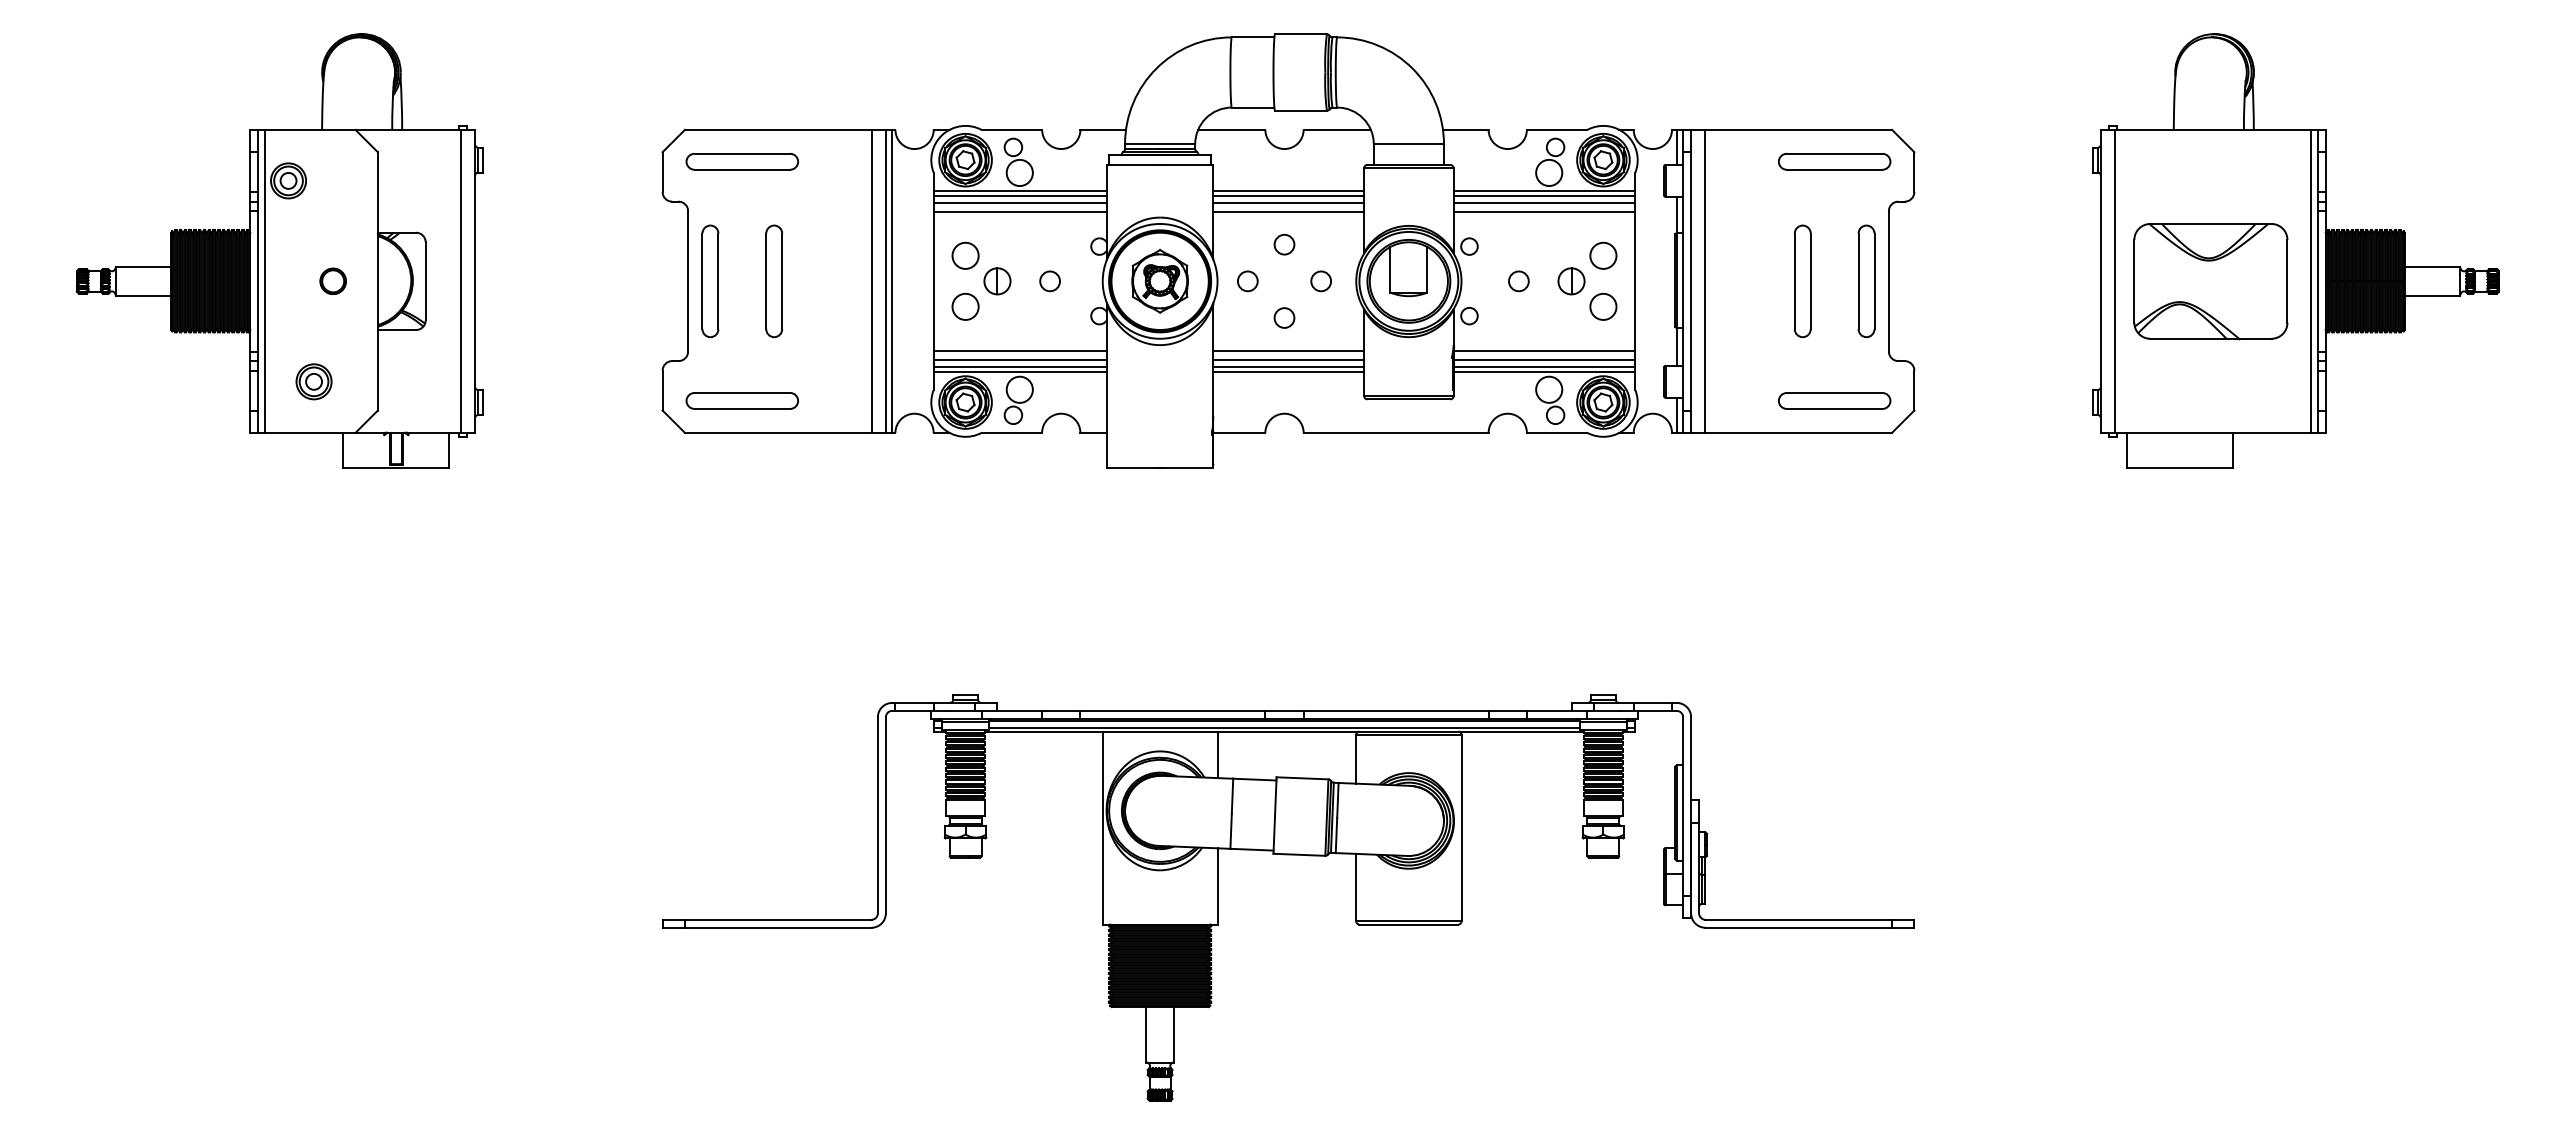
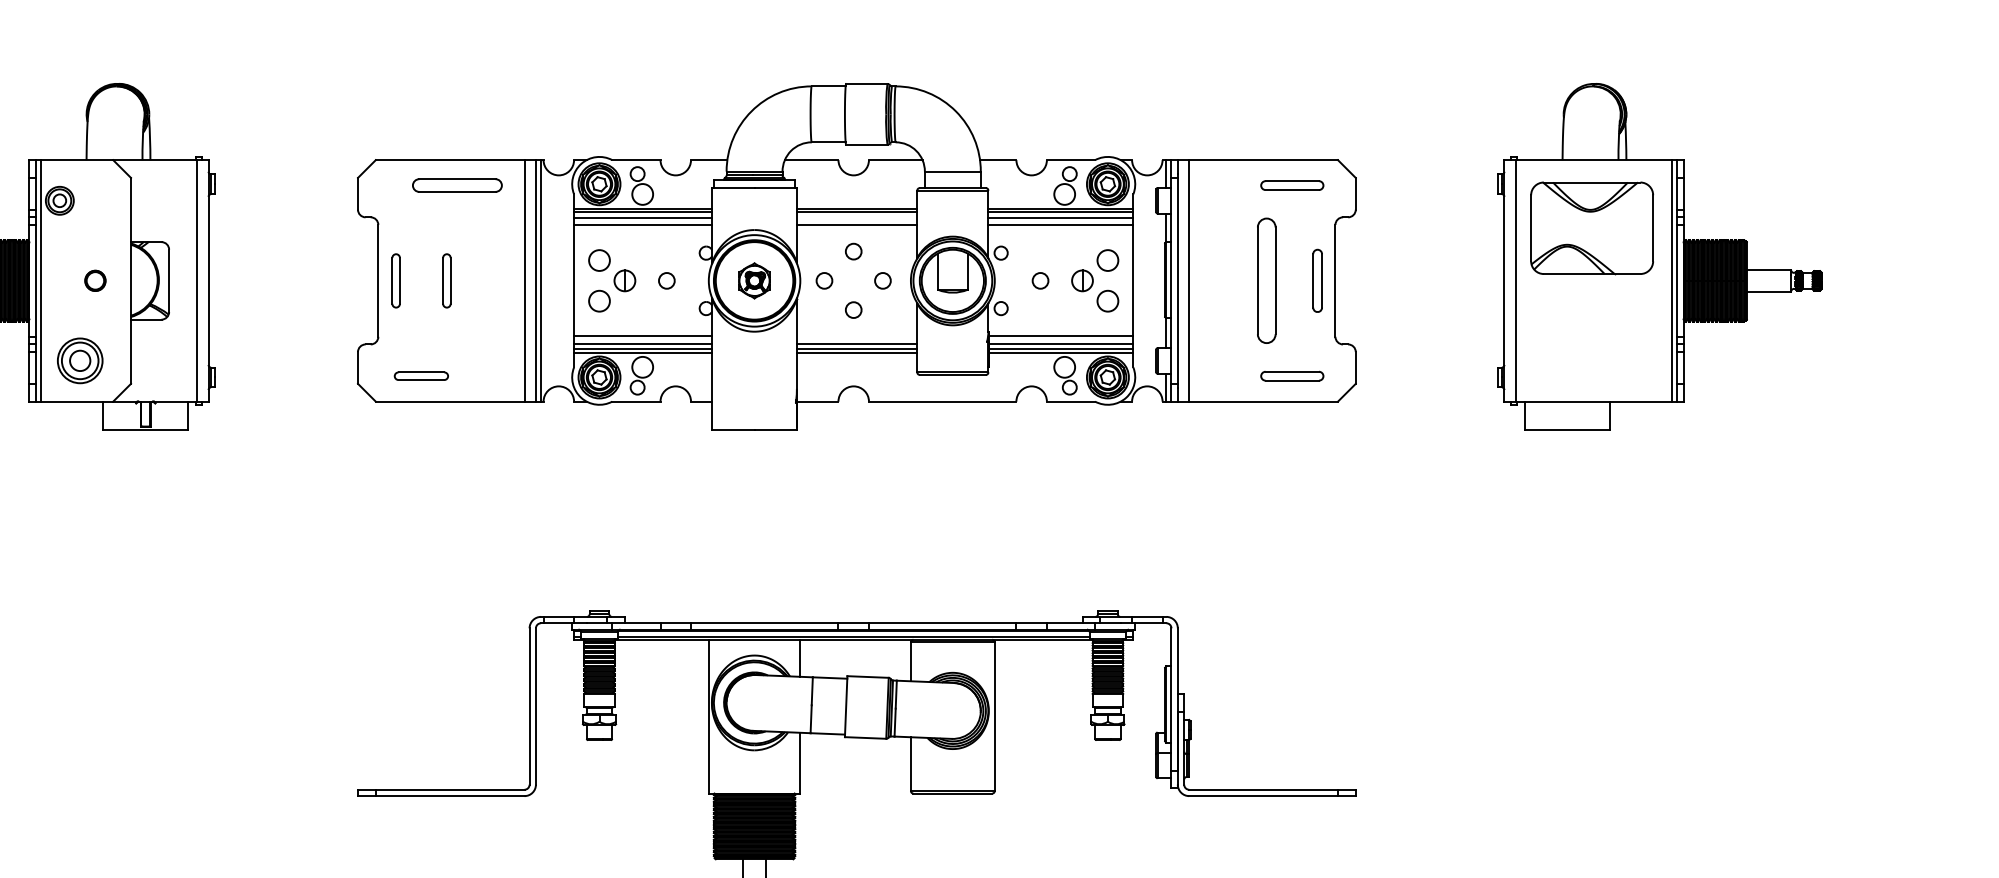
part: (741, 161) -> (456, 185), moved
part: (1834, 161) -> (1292, 185), size x0.7
line: (1288, 202) -> (856, 218), removed
part: (710, 281) -> (396, 280), size x0.6
part: (773, 281) -> (446, 280), size x0.6
part: (1159, 281) -> (754, 280), size x0.7
part: (1802, 281) -> (1266, 280), size x1.4
part: (1866, 281) -> (1317, 280), size x0.7
part: (2210, 281) -> (1591, 228), moved
line: (1288, 351) -> (856, 336), removed
part: (313, 381) -> (79, 360), size x1.6
part: (741, 400) -> (420, 375), size x0.6
part: (1834, 400) -> (1292, 375), size x0.7

